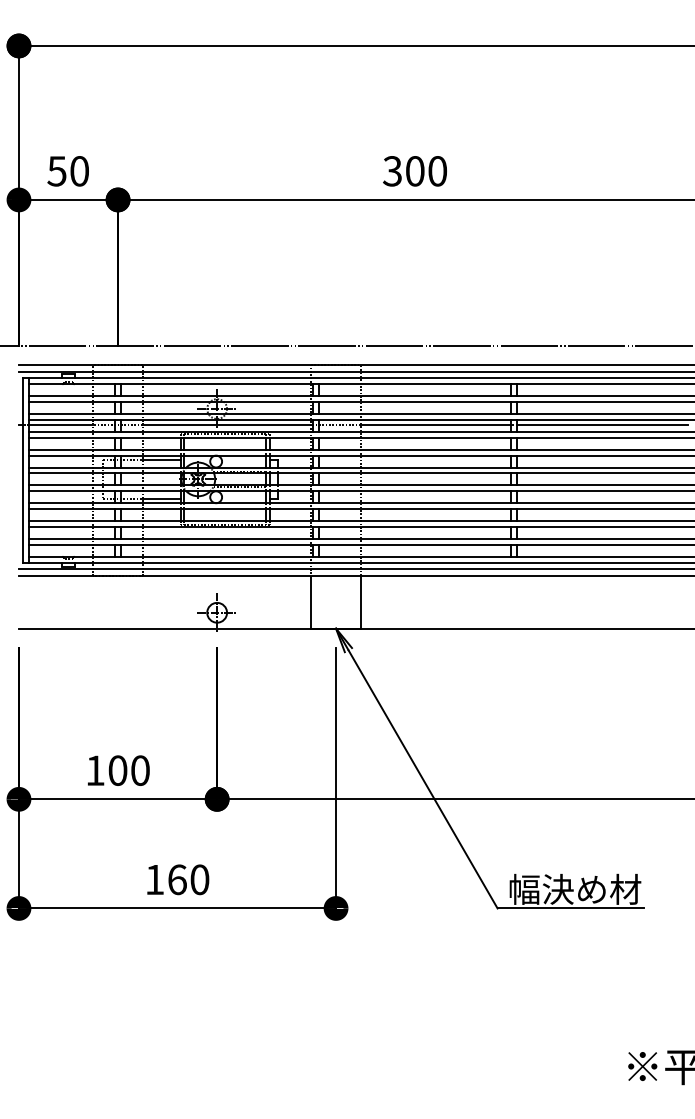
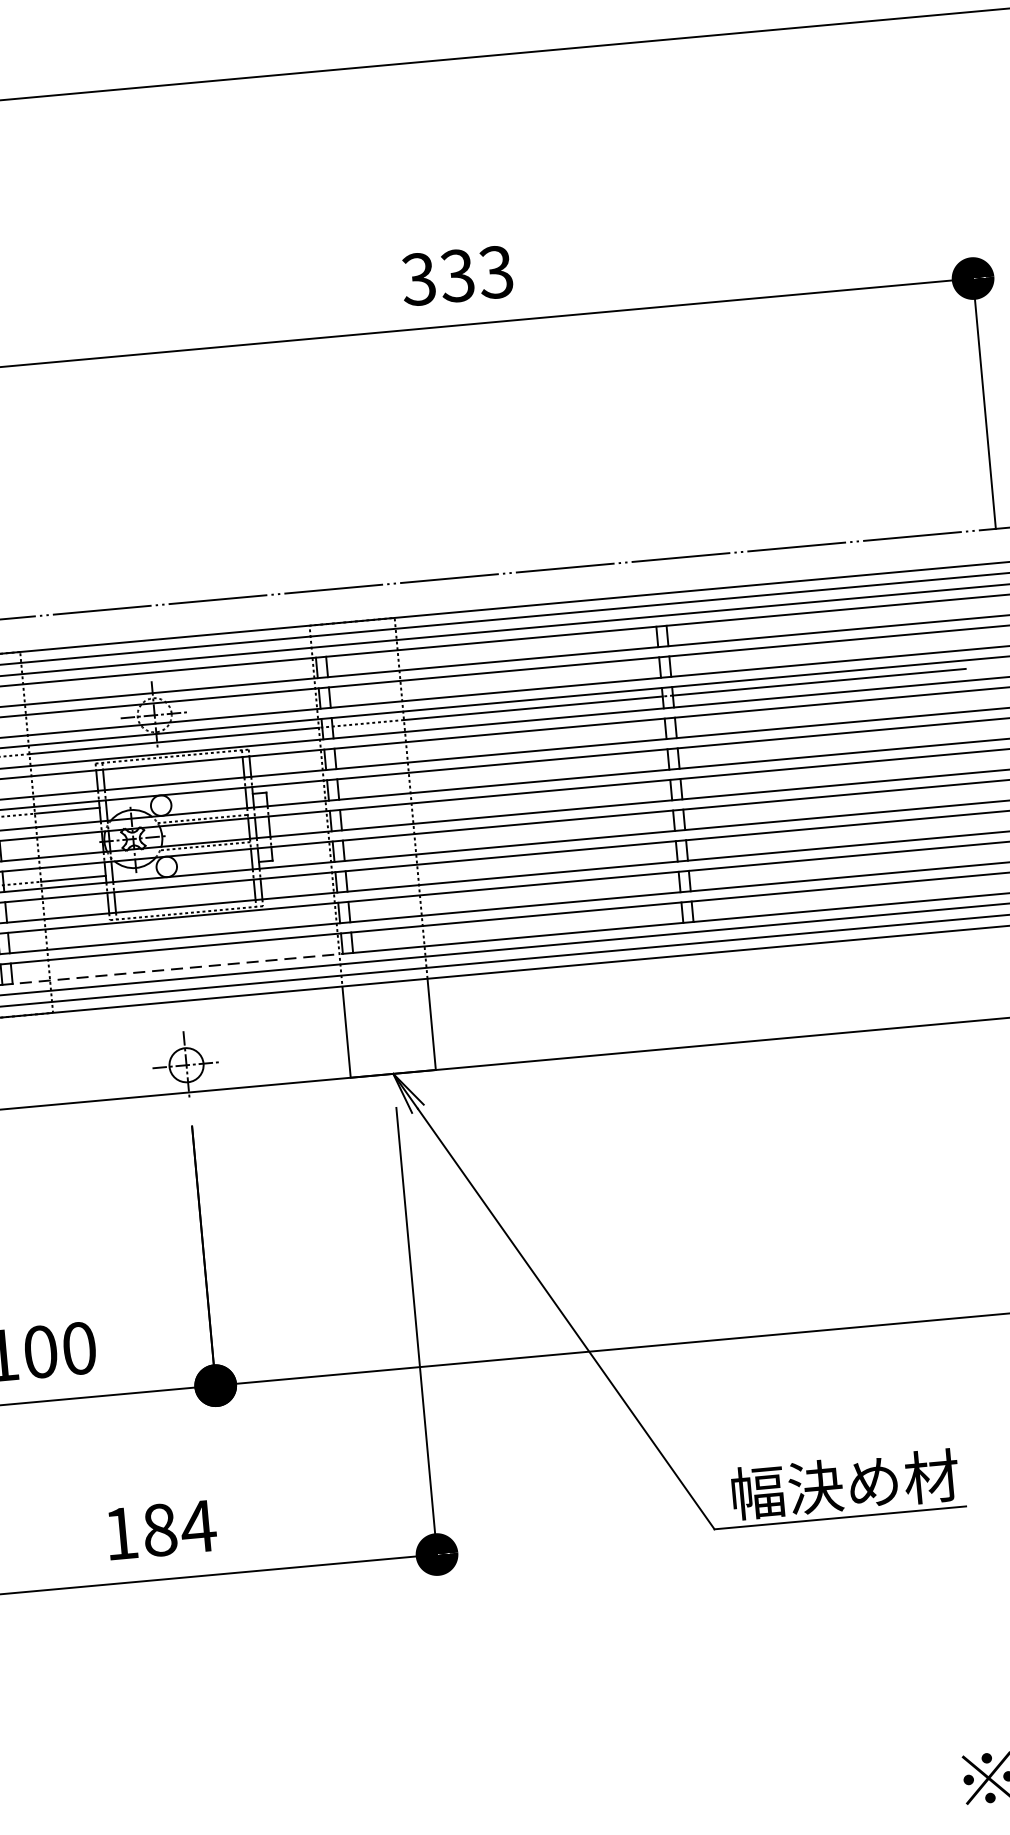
text: (425, 171) -> (475, 274), 300 -> 333
line: (219, 556) -> (181, 968), solid -> dashed
text: (188, 879) -> (179, 1527), 160 -> 184

